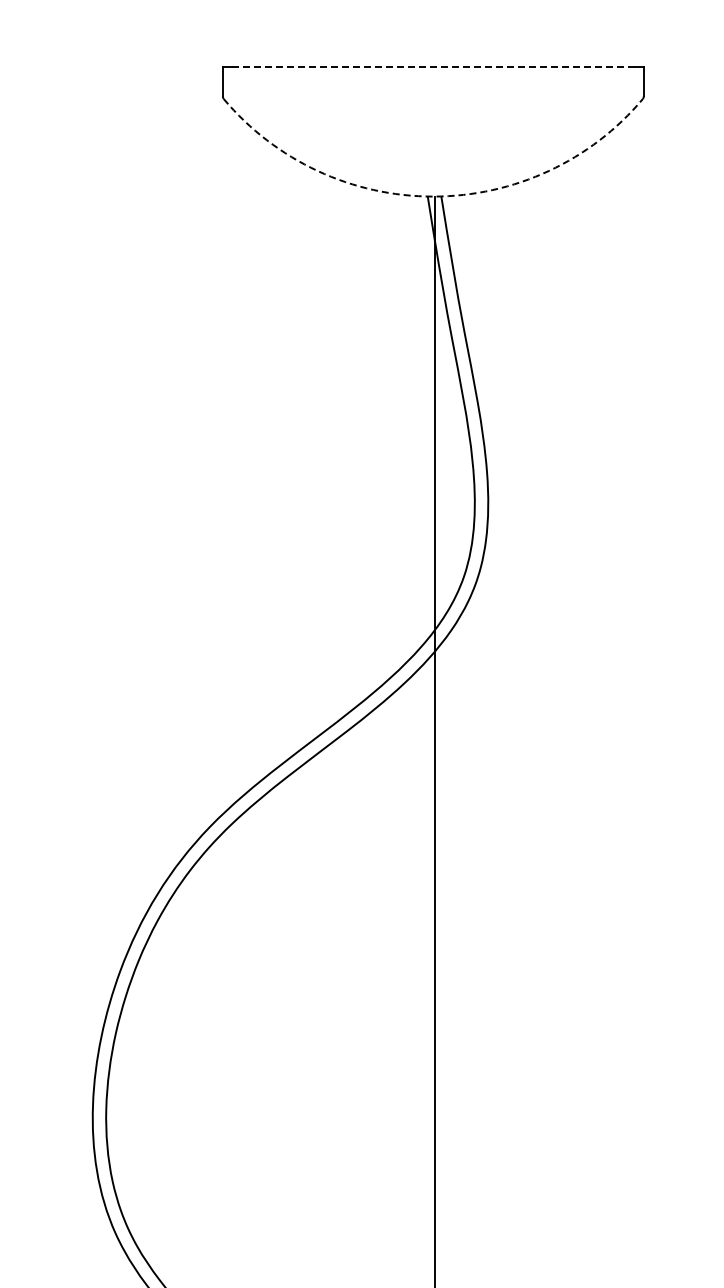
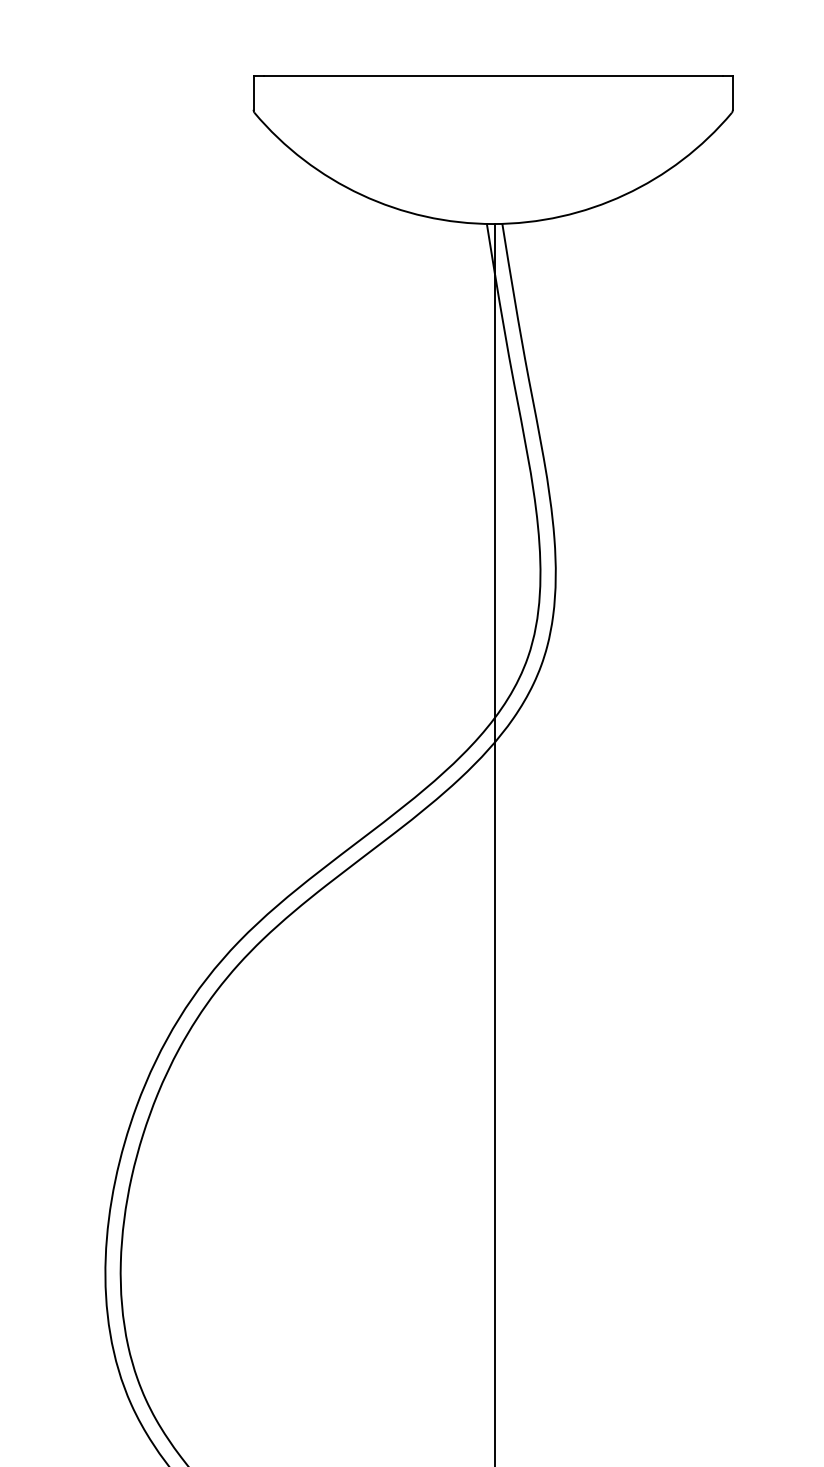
line: (433, 66) -> (493, 75), dashed -> solid
arc: (433, 196) -> (493, 223), dashed -> solid

